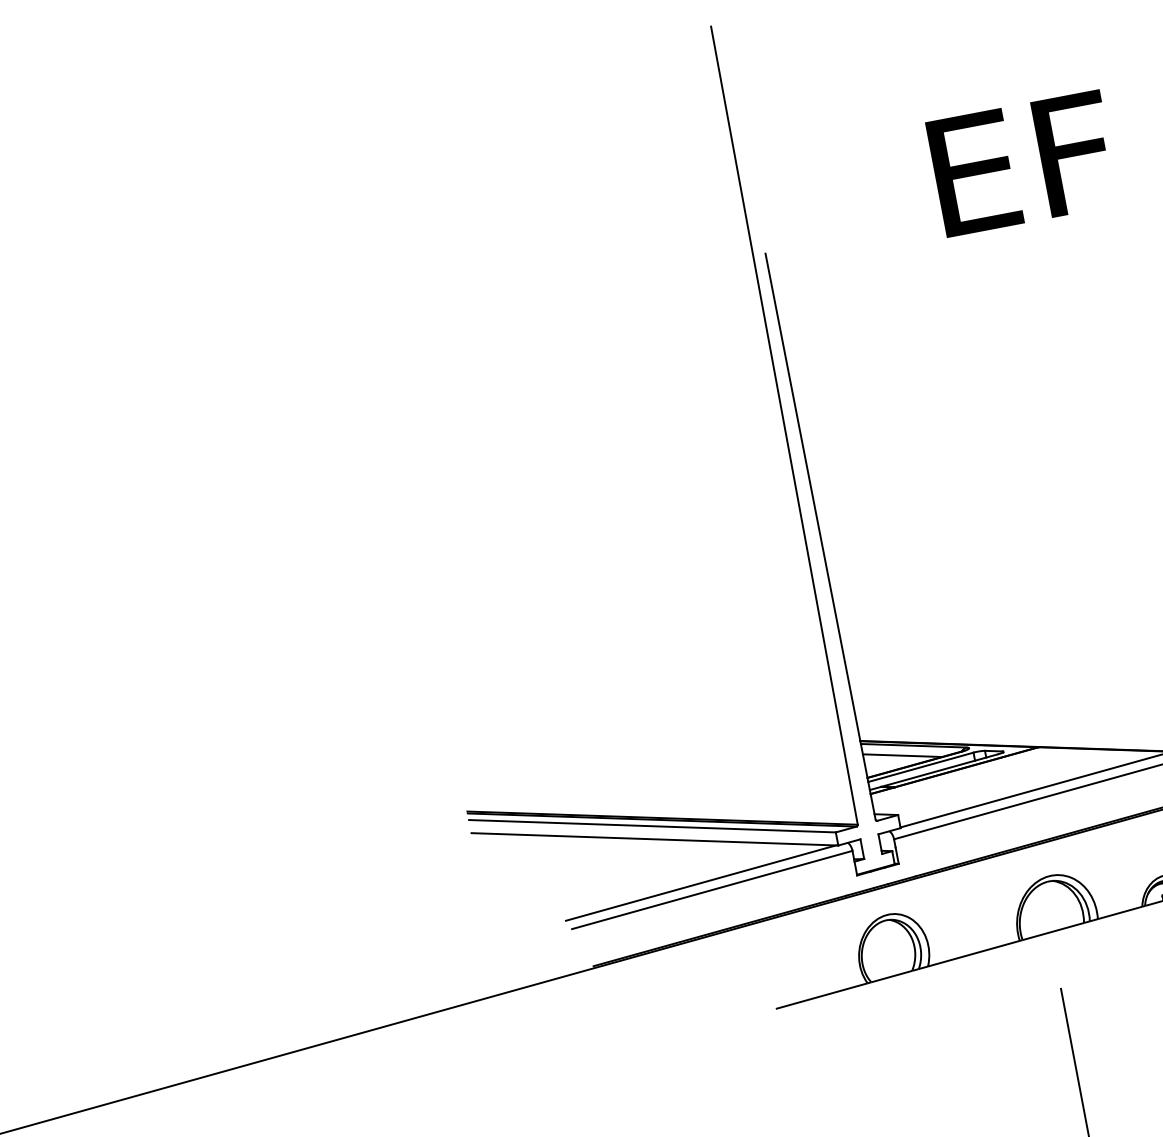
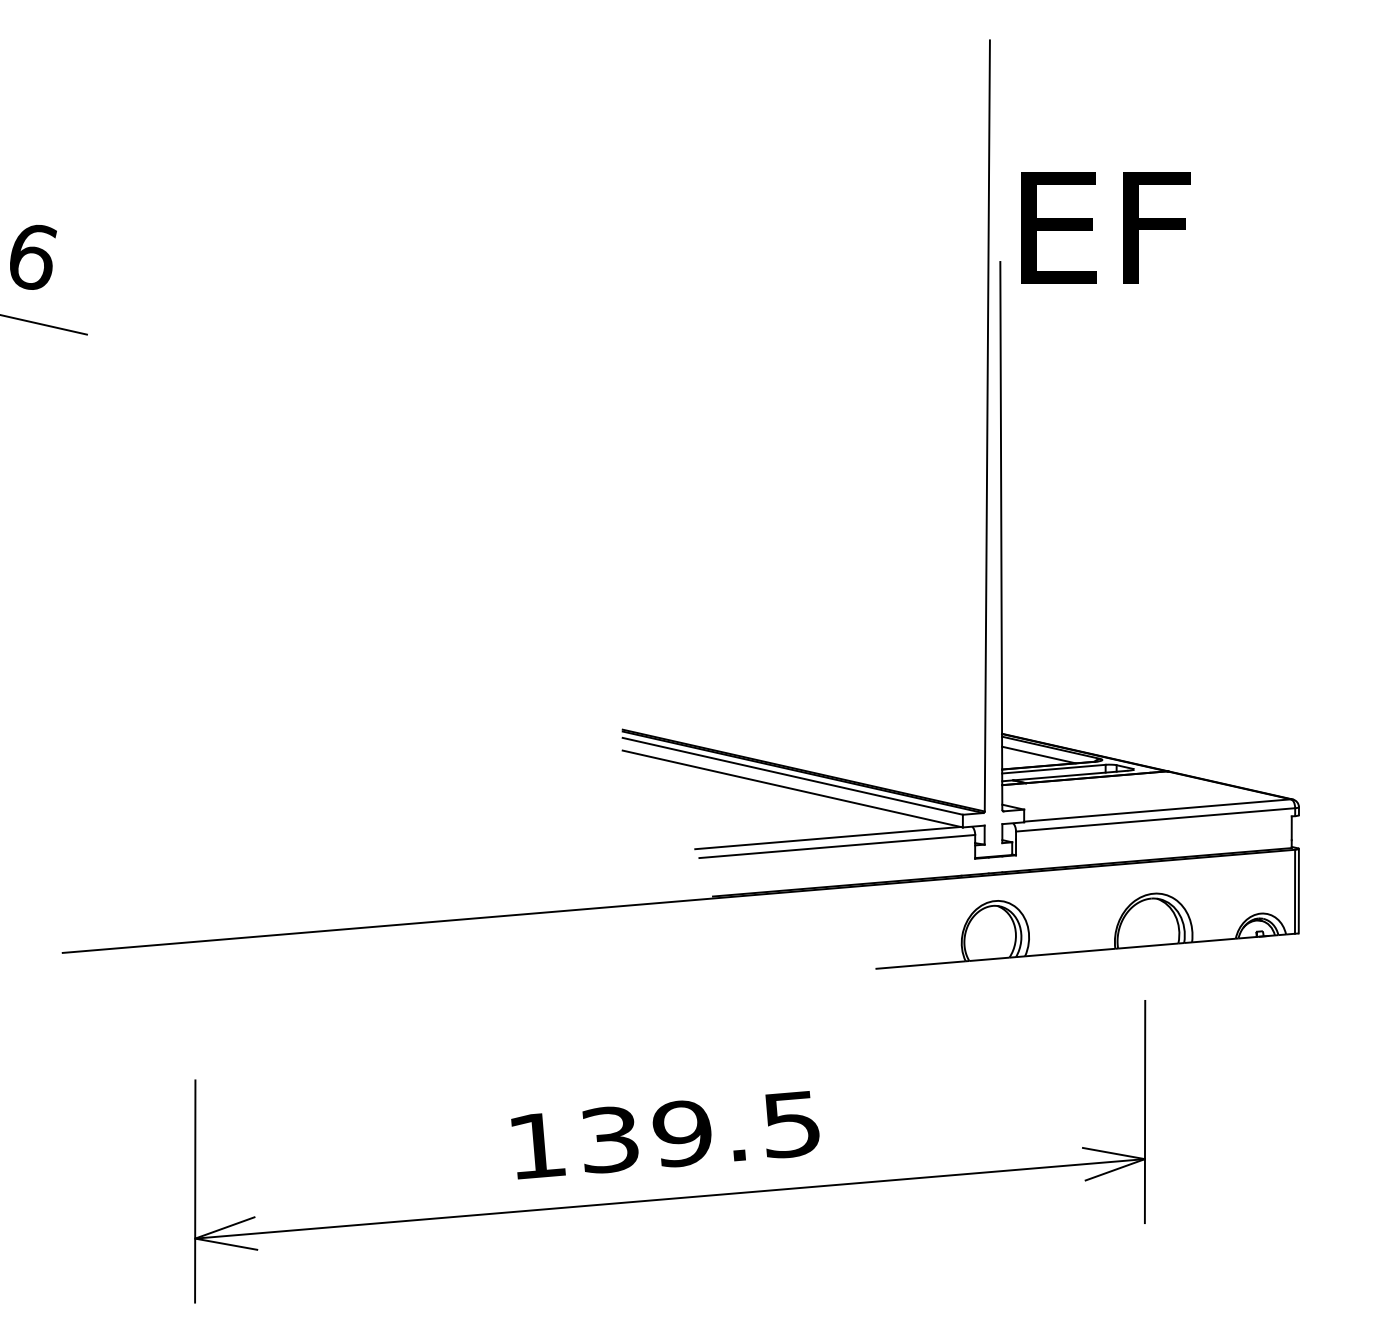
text: (1022, 163) -> (1105, 227), moved

